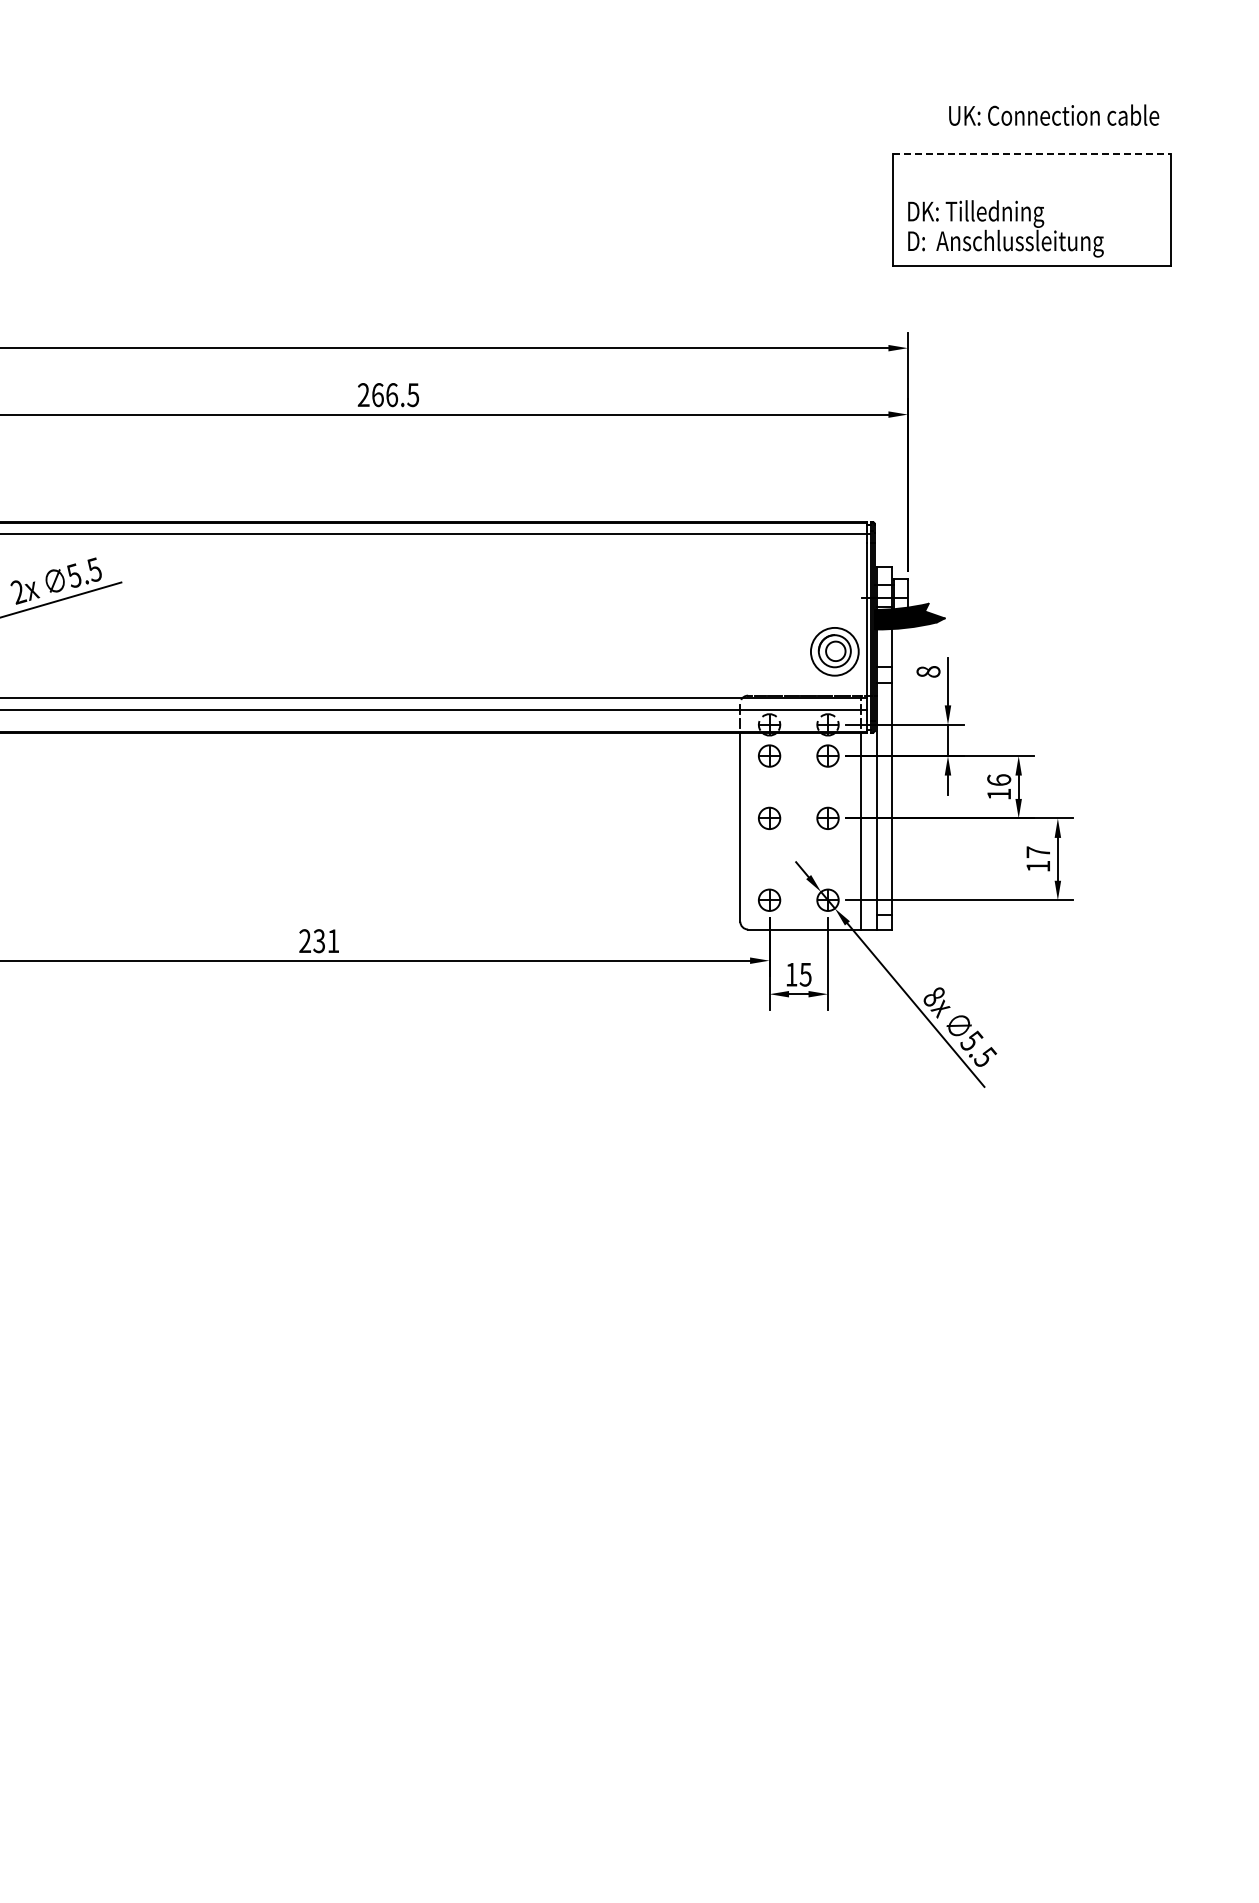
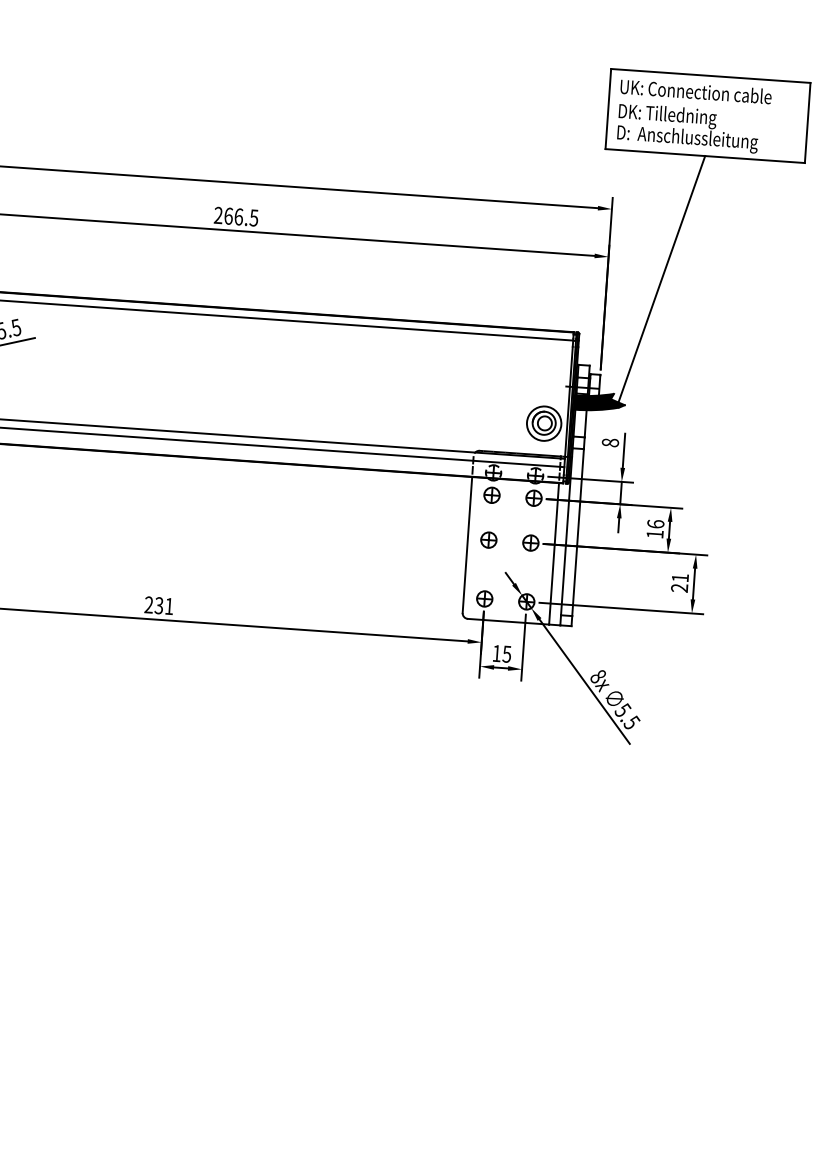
text: (1054, 114) -> (696, 91), moved
line: (1031, 154) -> (710, 76), dashed -> solid
line: (982, 442) -> (660, 280), added
text: (1037, 859) -> (679, 583), 17 -> 21

